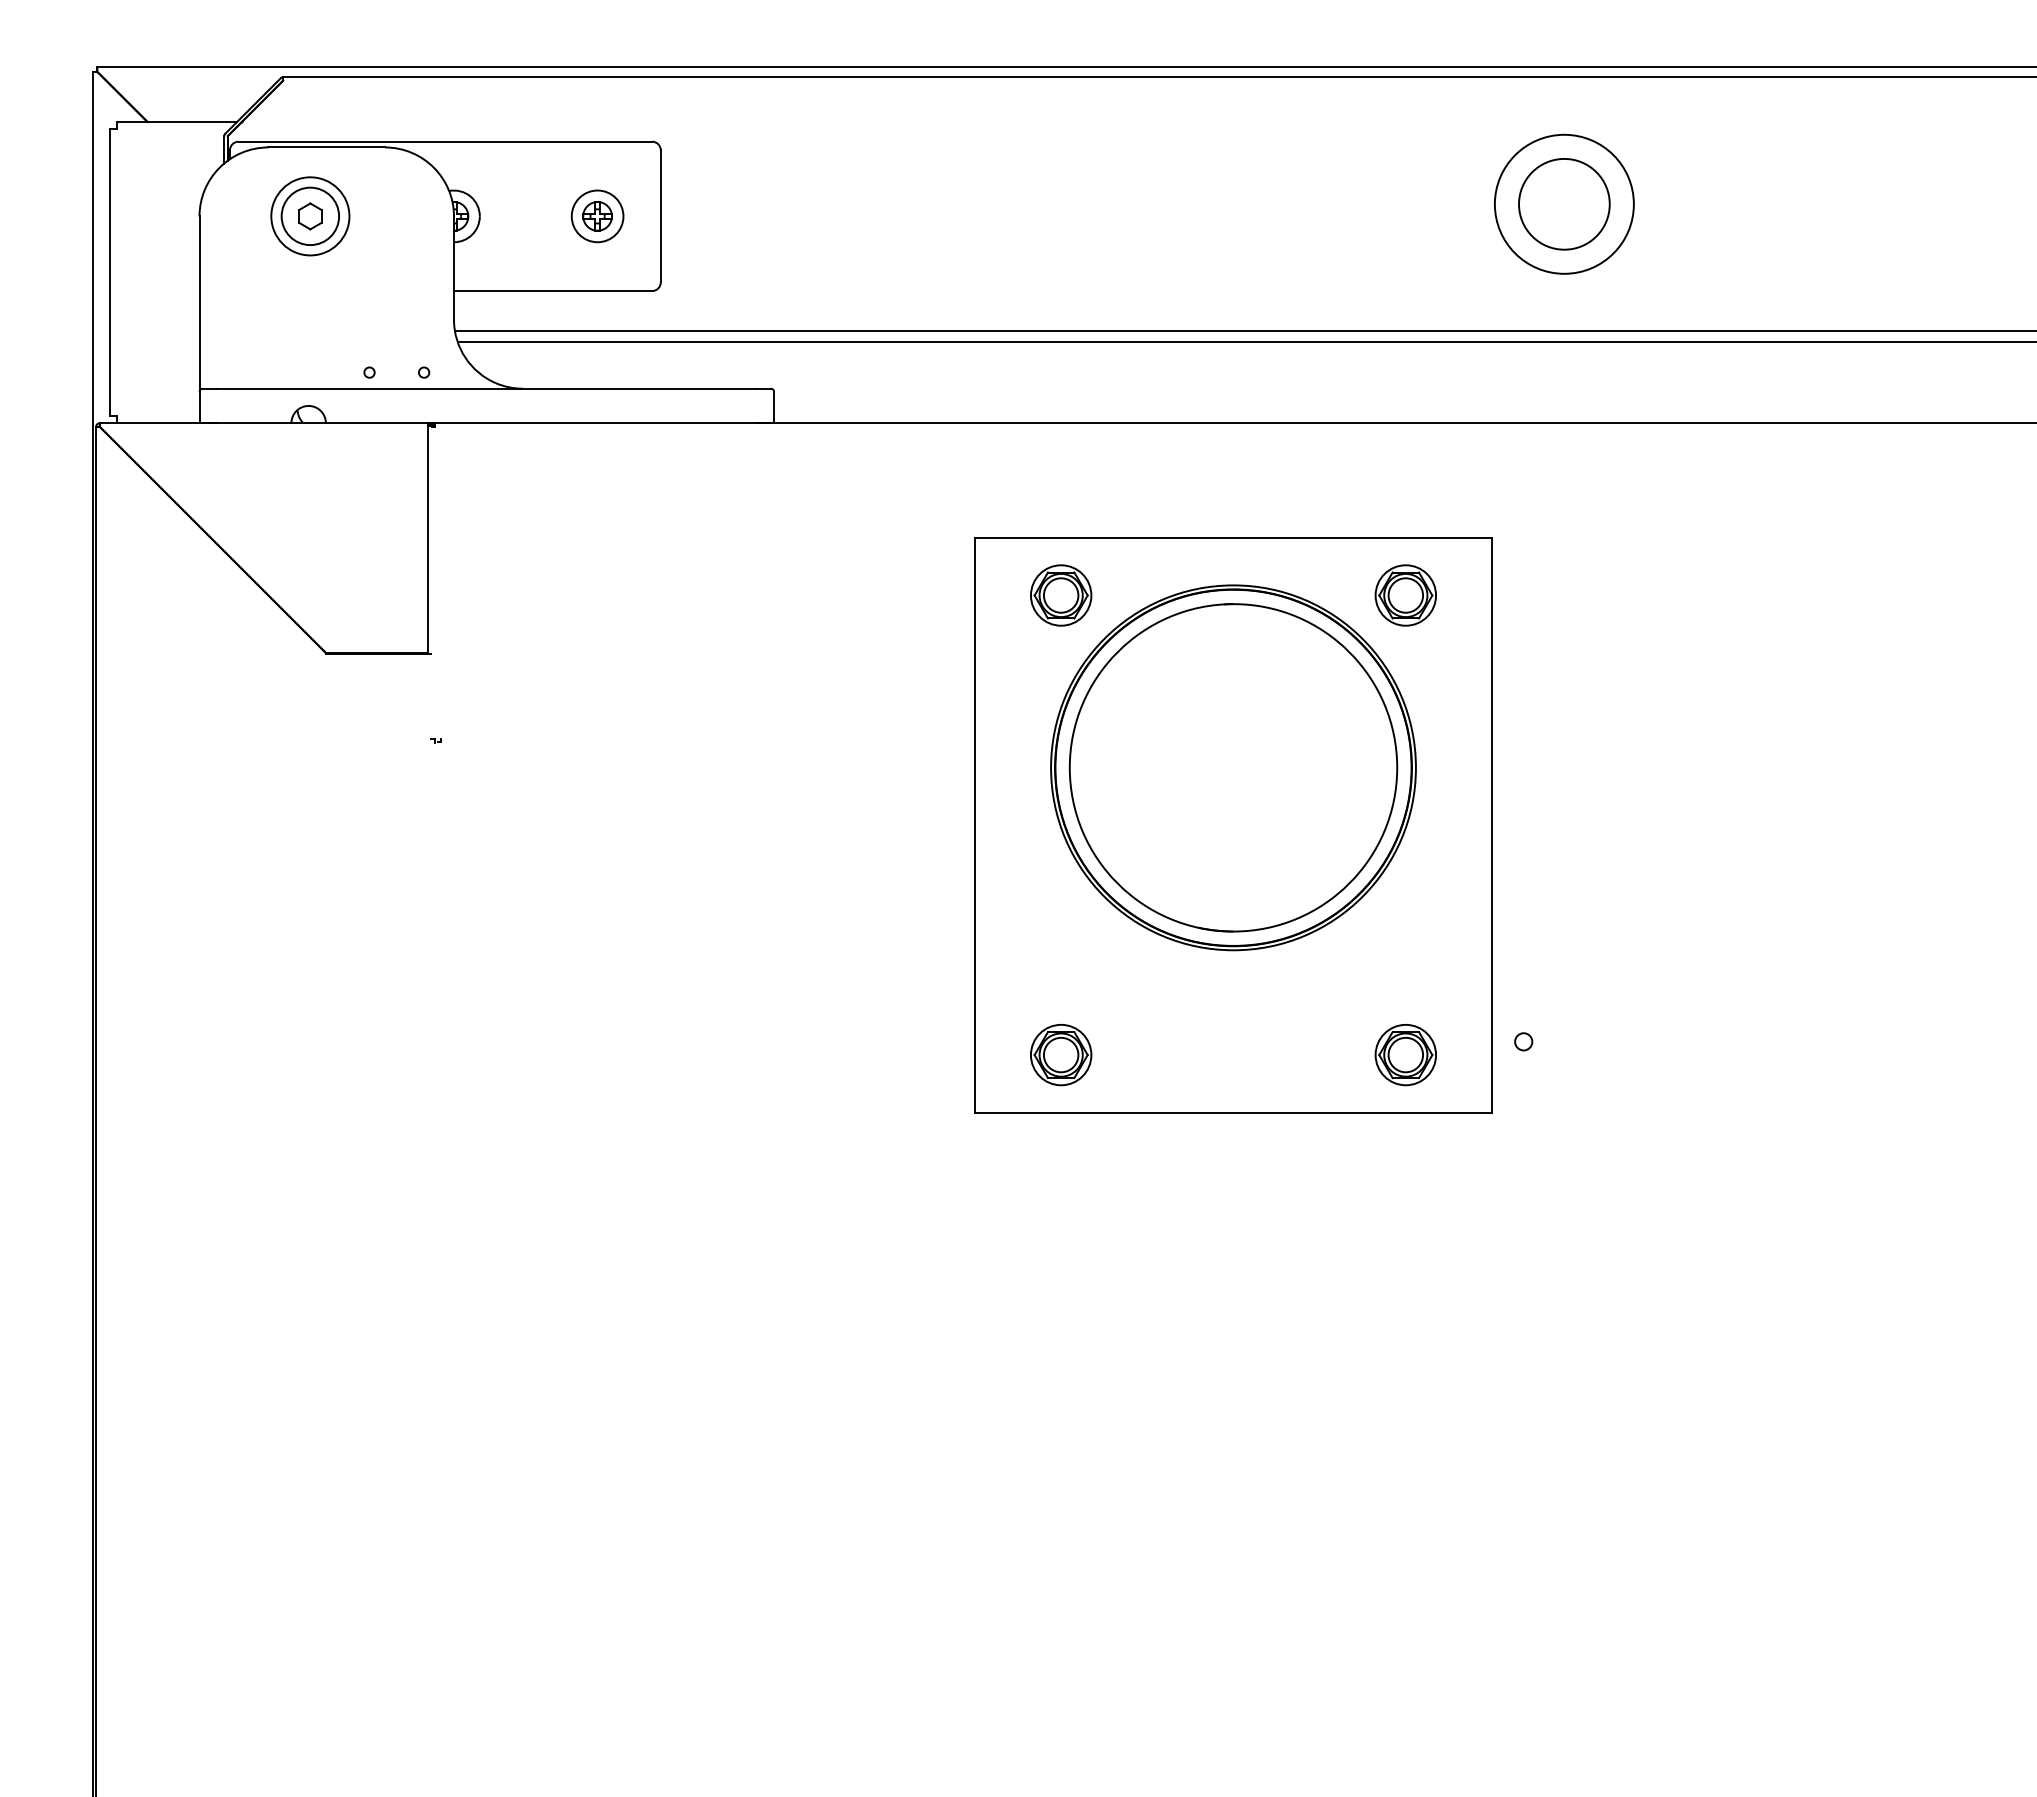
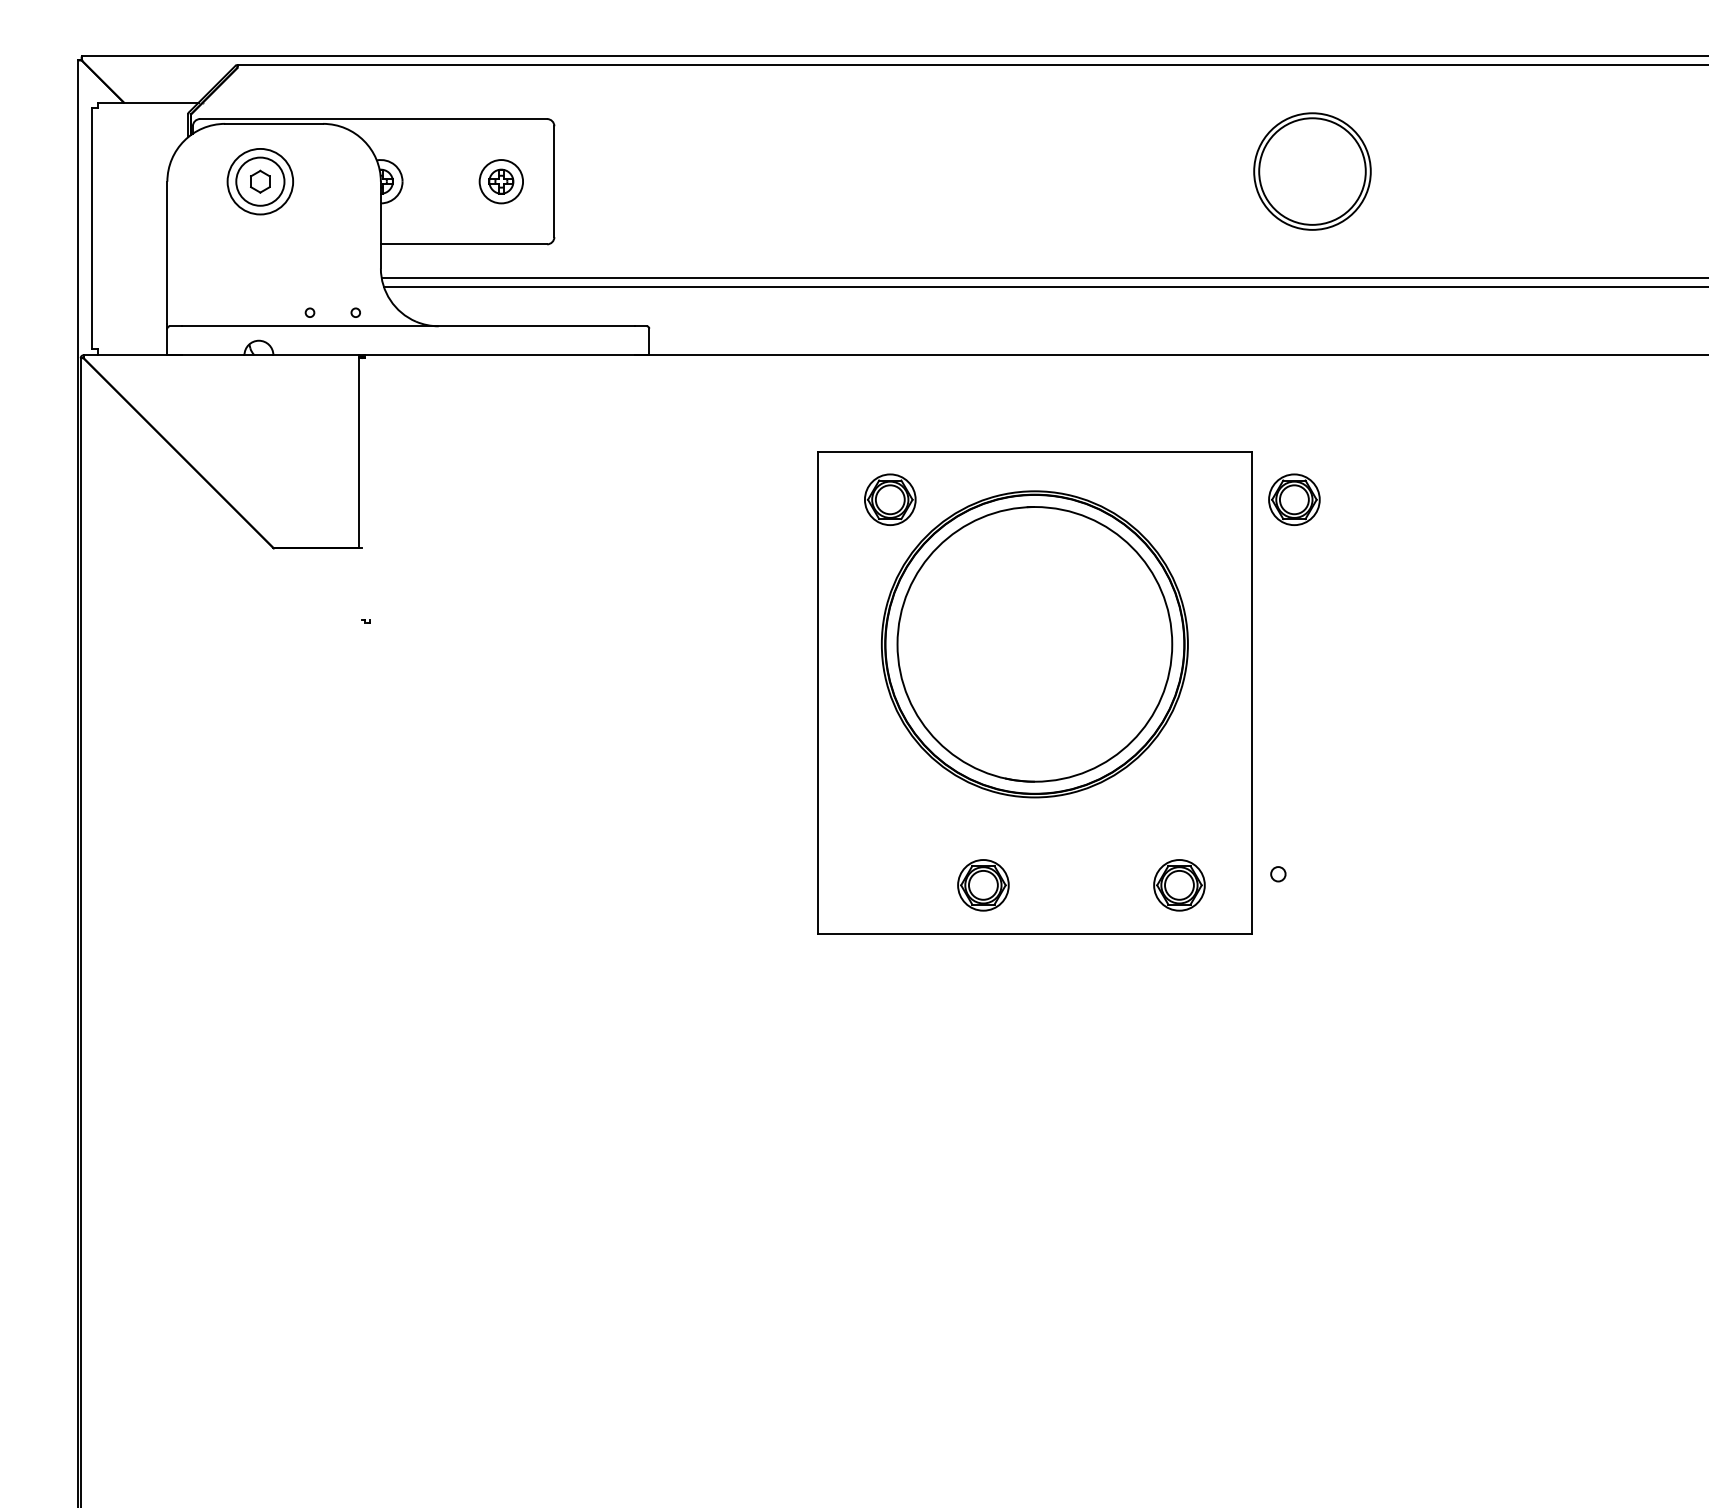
circle: (1564, 203) -> (1312, 170), size x1.4
part: (1405, 595) -> (1294, 499), moved
part: (1061, 1055) -> (983, 885), moved

